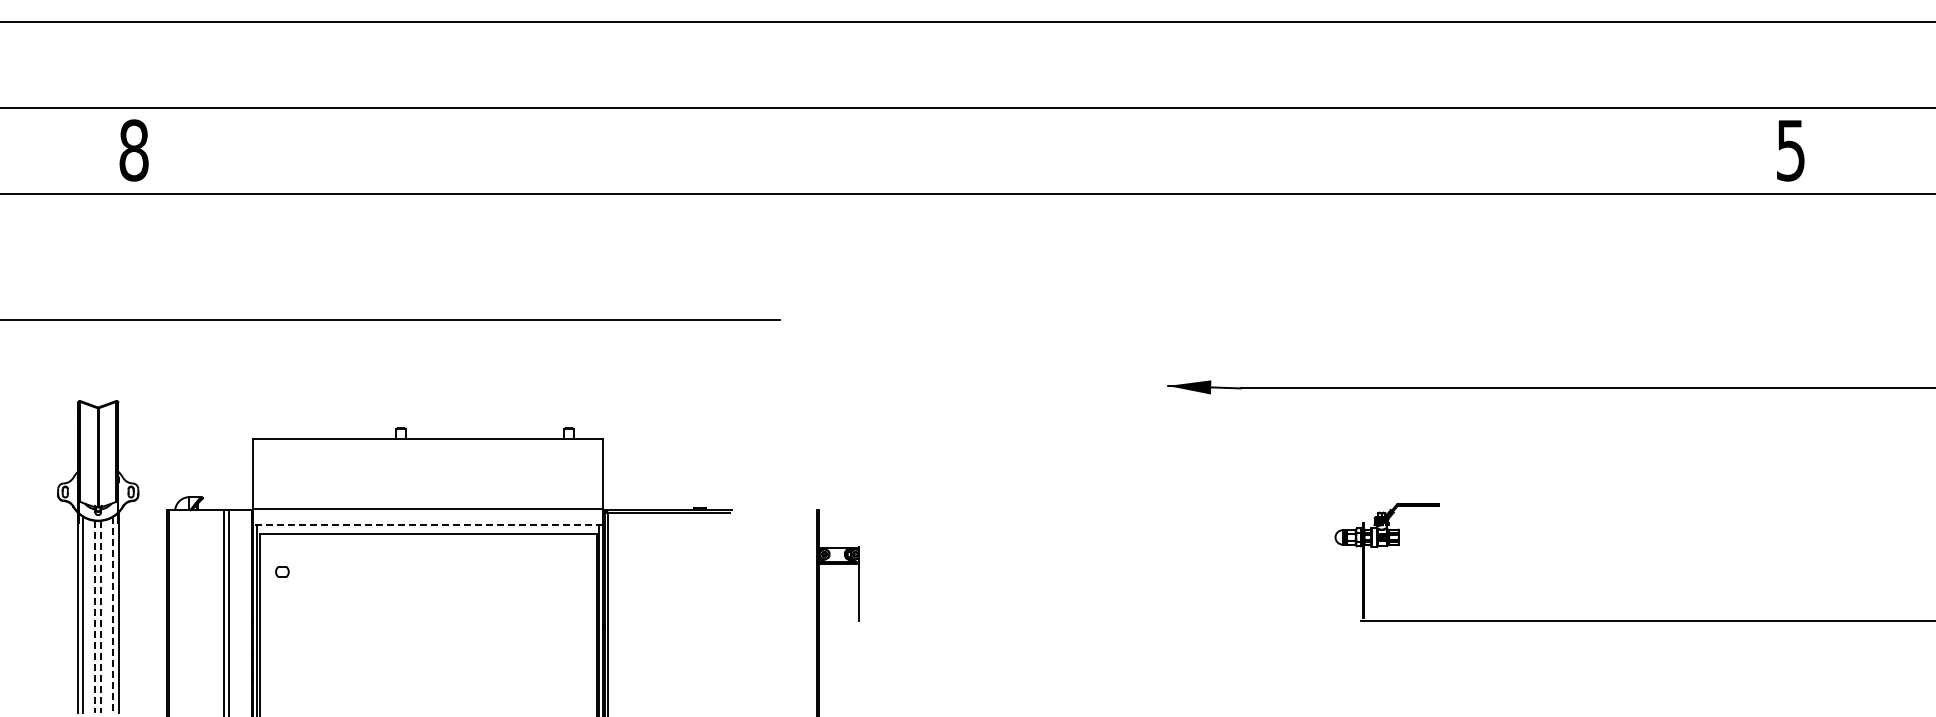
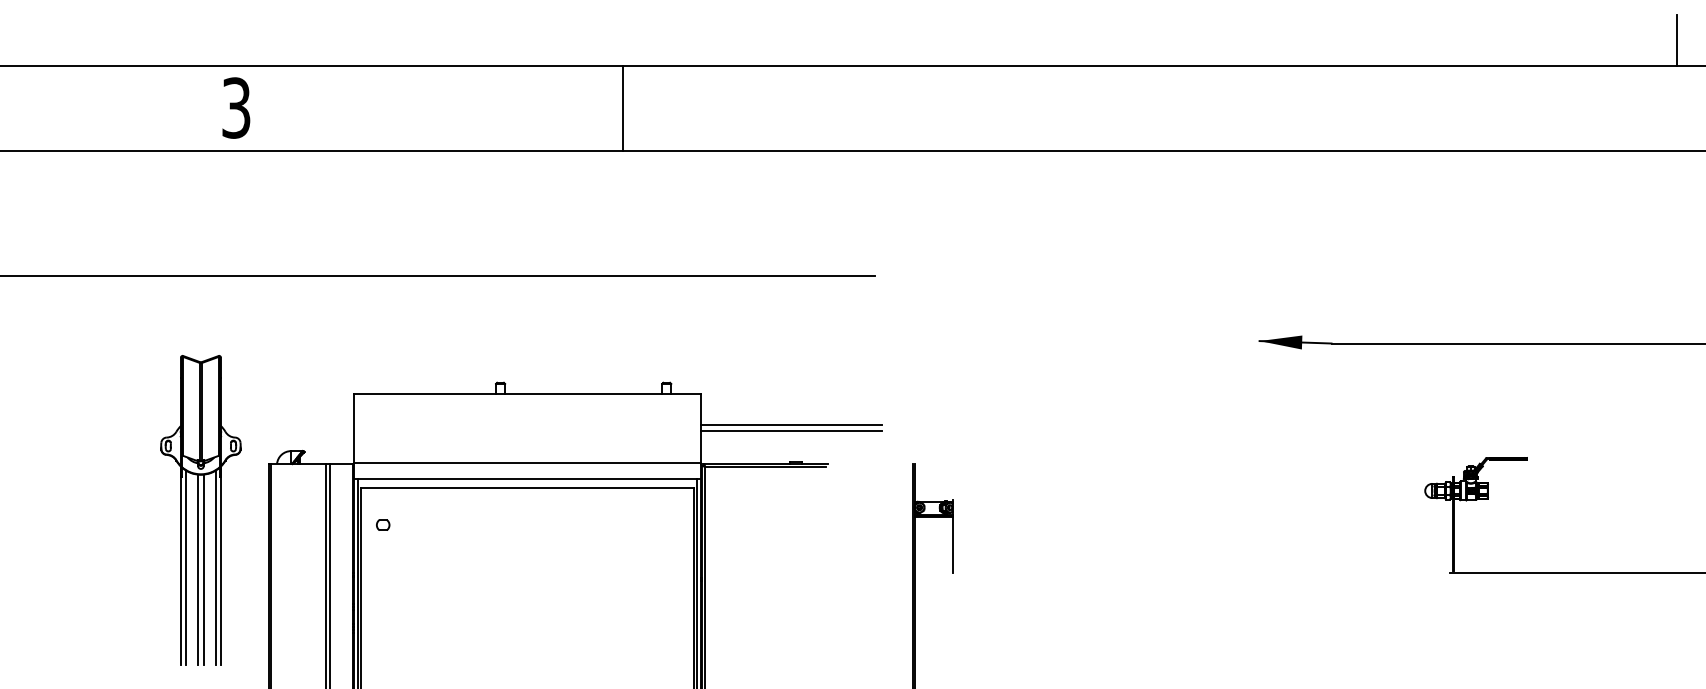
line: (1589, 81) -> (1676, 39), added
text: (133, 150) -> (235, 108), 8 -> 3
line: (524, 150) -> (622, 108), added
line: (694, 471) -> (790, 425), added
line: (694, 476) -> (790, 430), added
line: (428, 525) -> (527, 479), dashed -> solid
line: (113, 615) -> (216, 568), dashed -> solid
line: (95, 617) -> (198, 570), dashed -> solid
line: (101, 617) -> (204, 570), dashed -> solid

